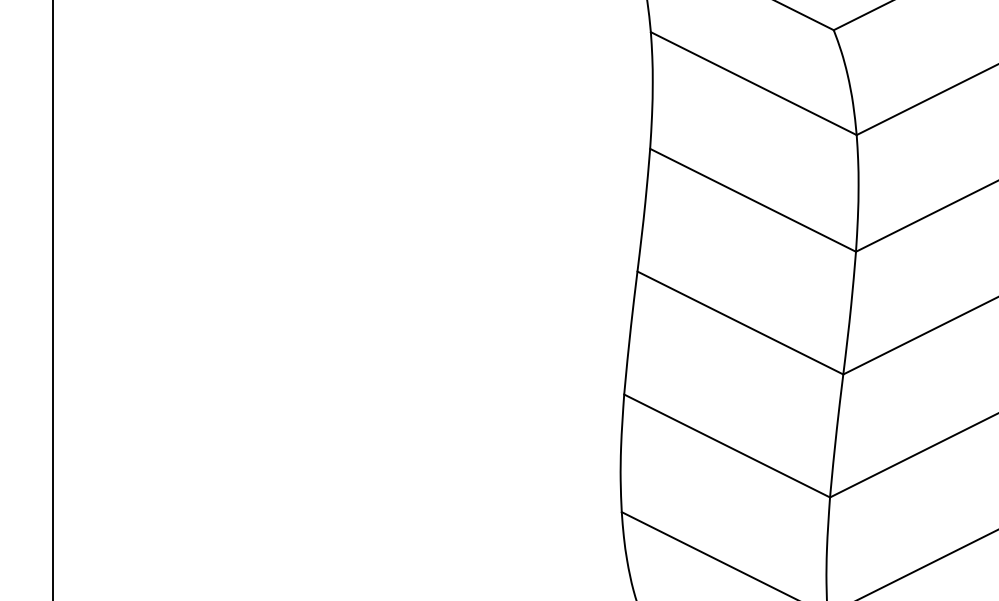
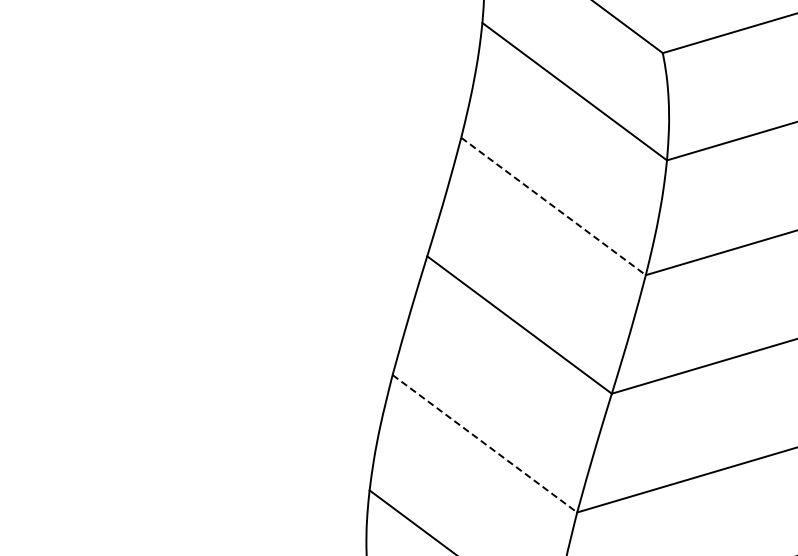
line: (753, 200) -> (553, 206), solid -> dashed
line: (727, 446) -> (485, 444), solid -> dashed

